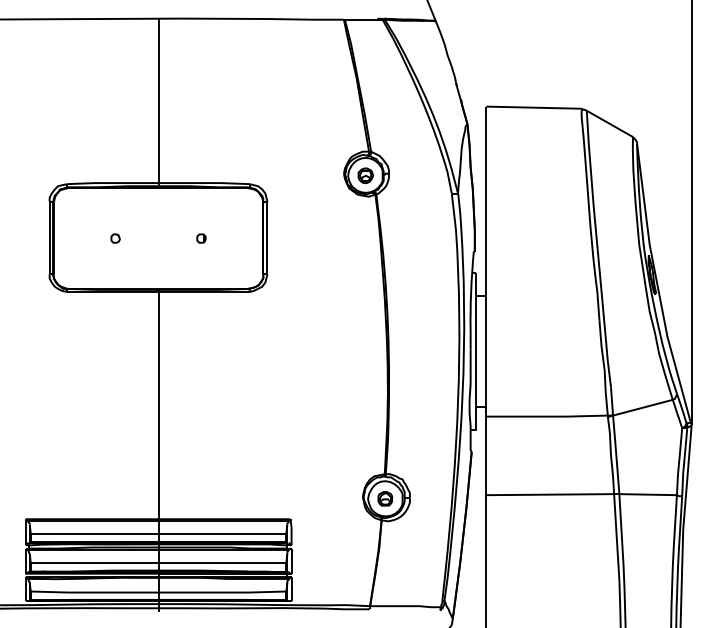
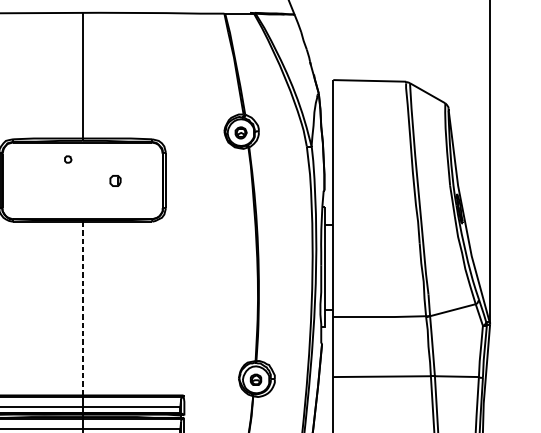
part: (115, 238) -> (68, 159), moved
part: (201, 238) -> (115, 180), size x1.6
line: (158, 405) -> (82, 308), solid -> dashed

